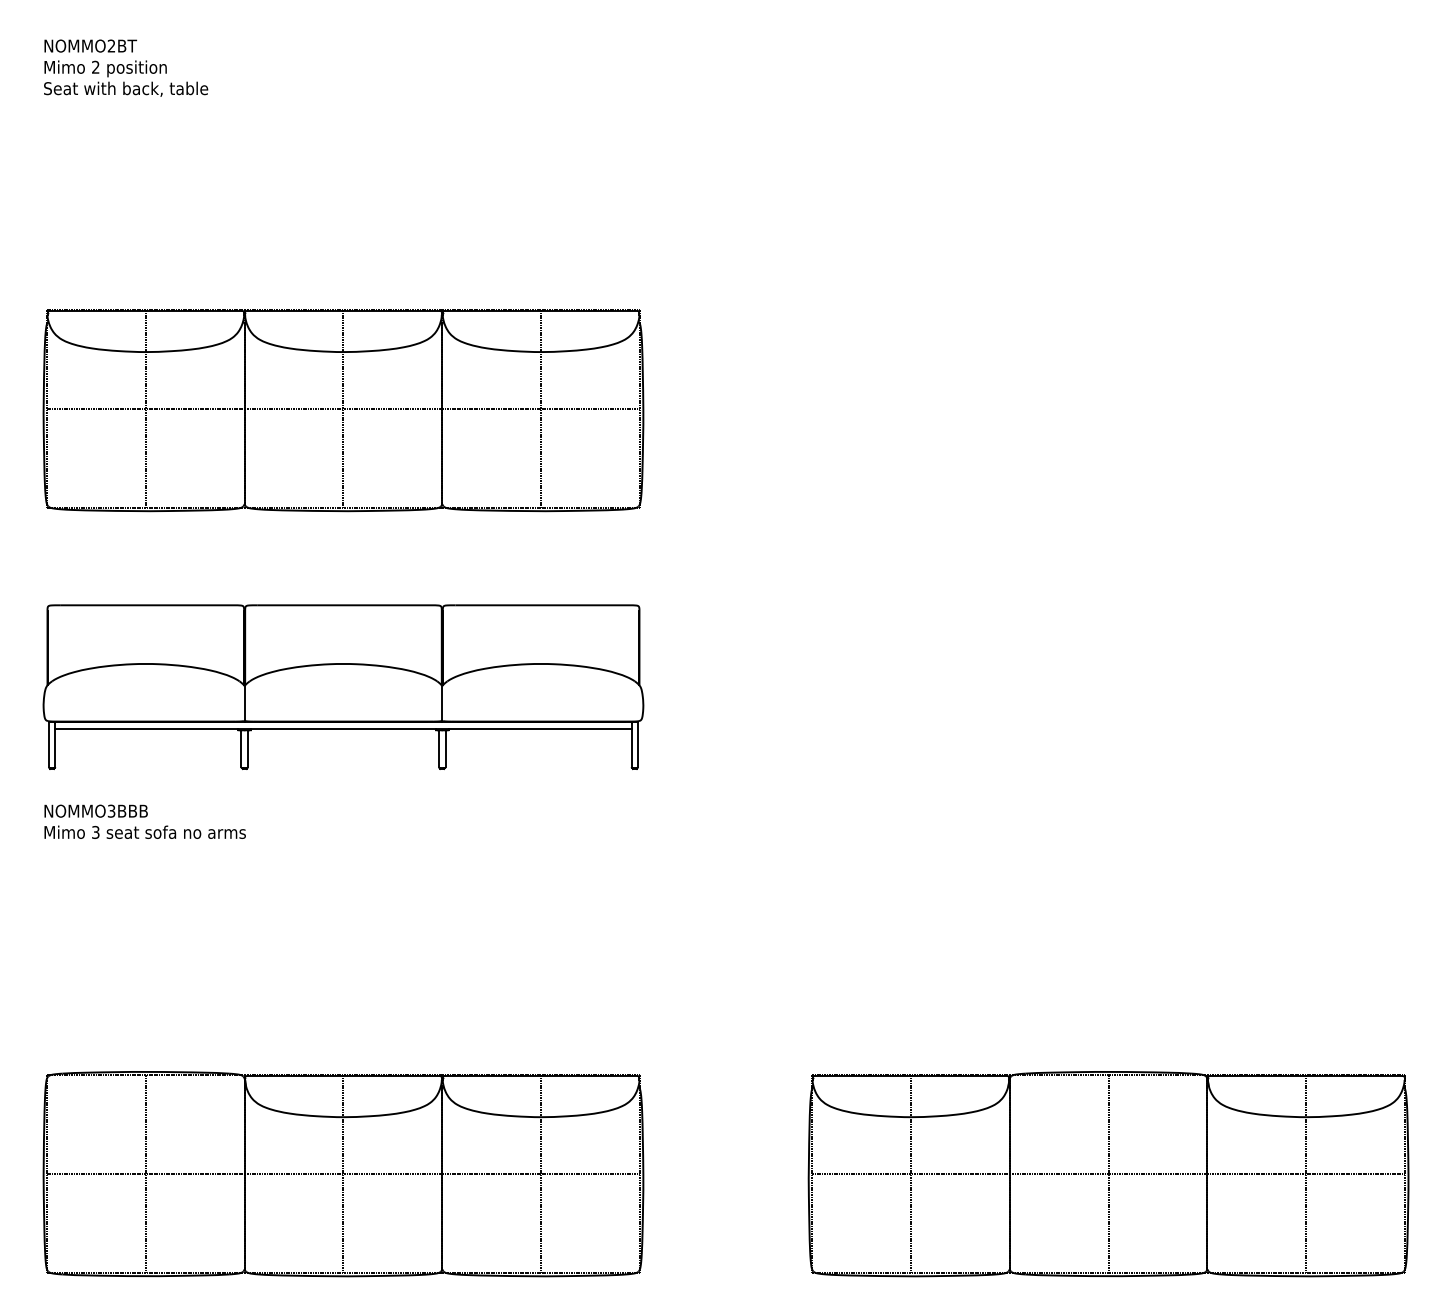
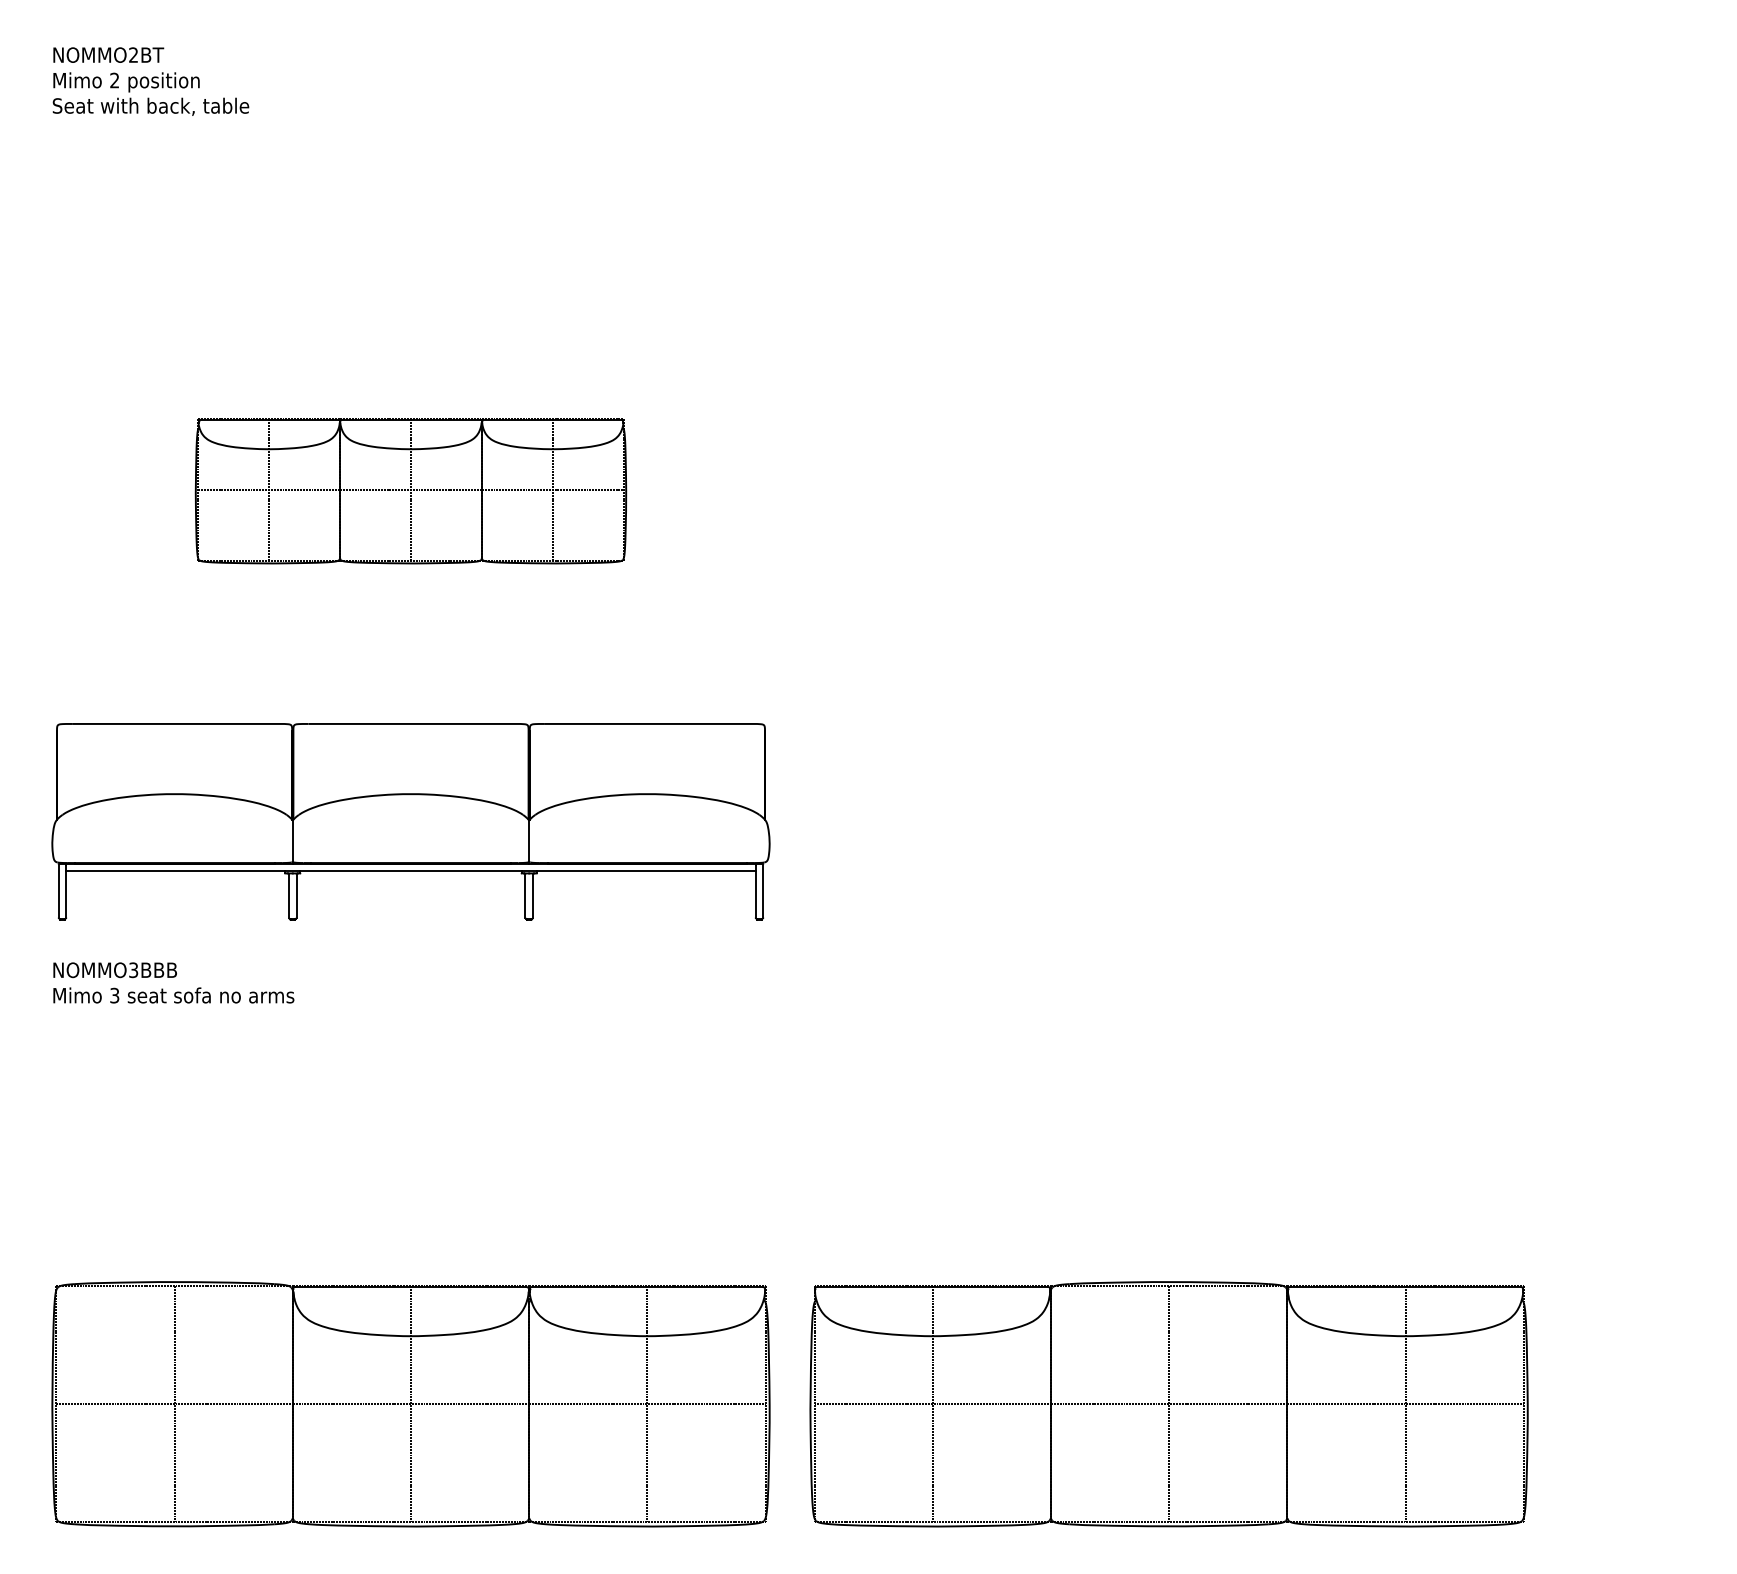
part: (343, 410) -> (410, 491), size x0.6
part: (1108, 1174) -> (1168, 1404), moved

